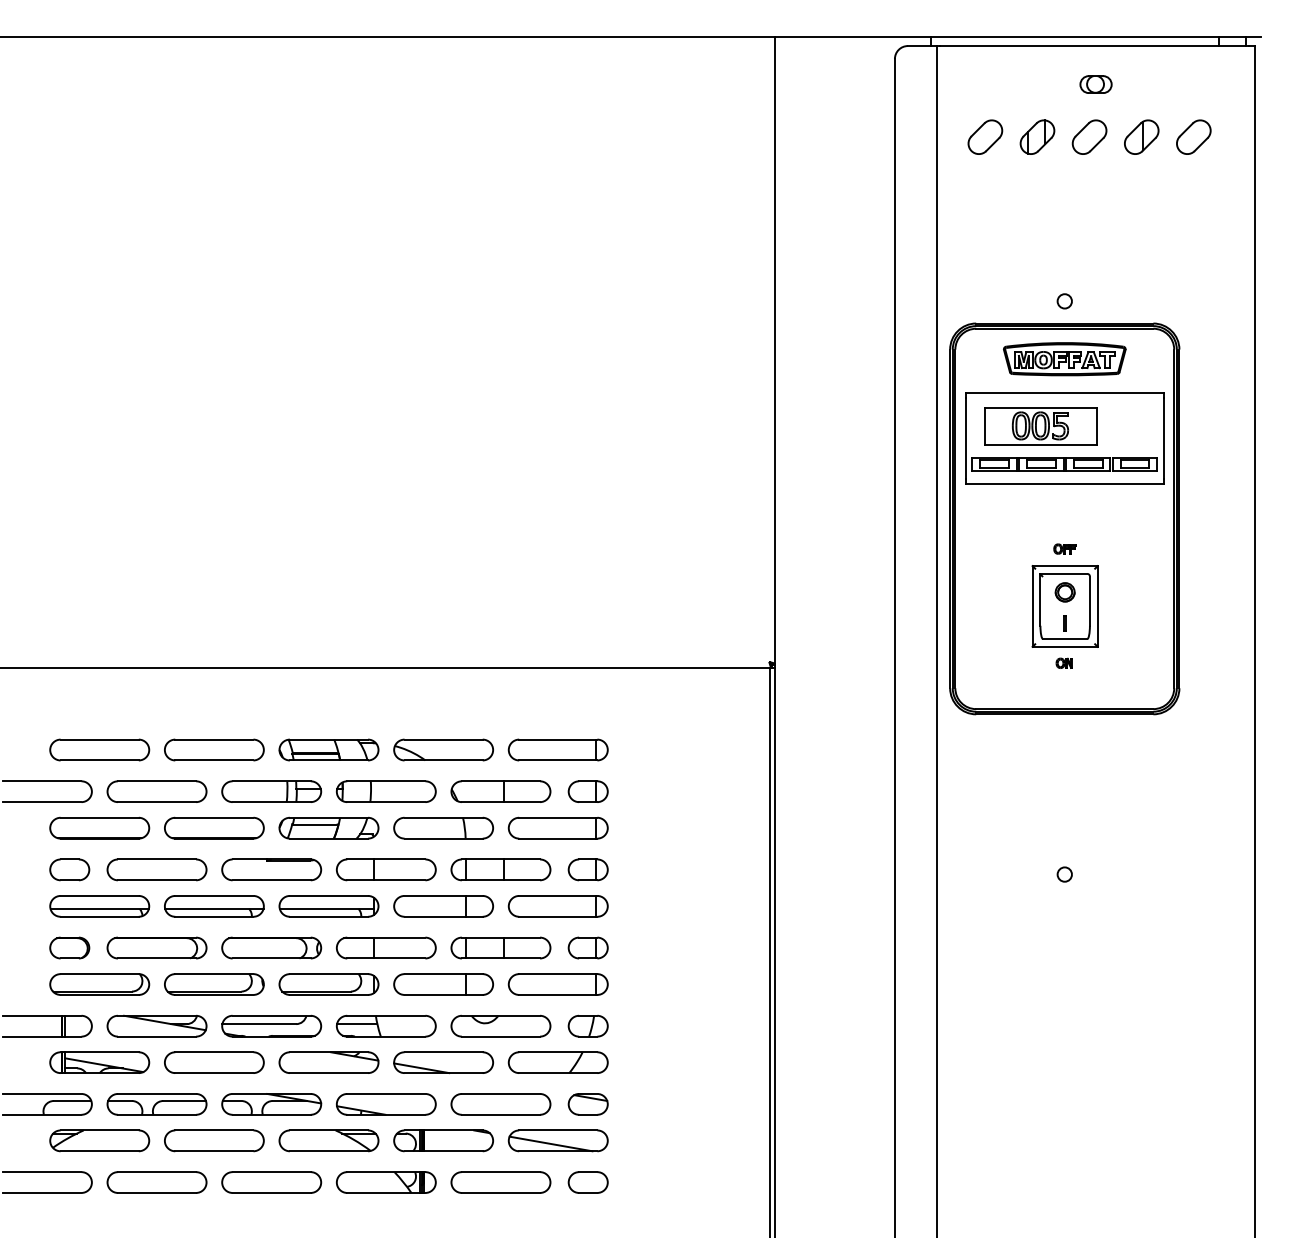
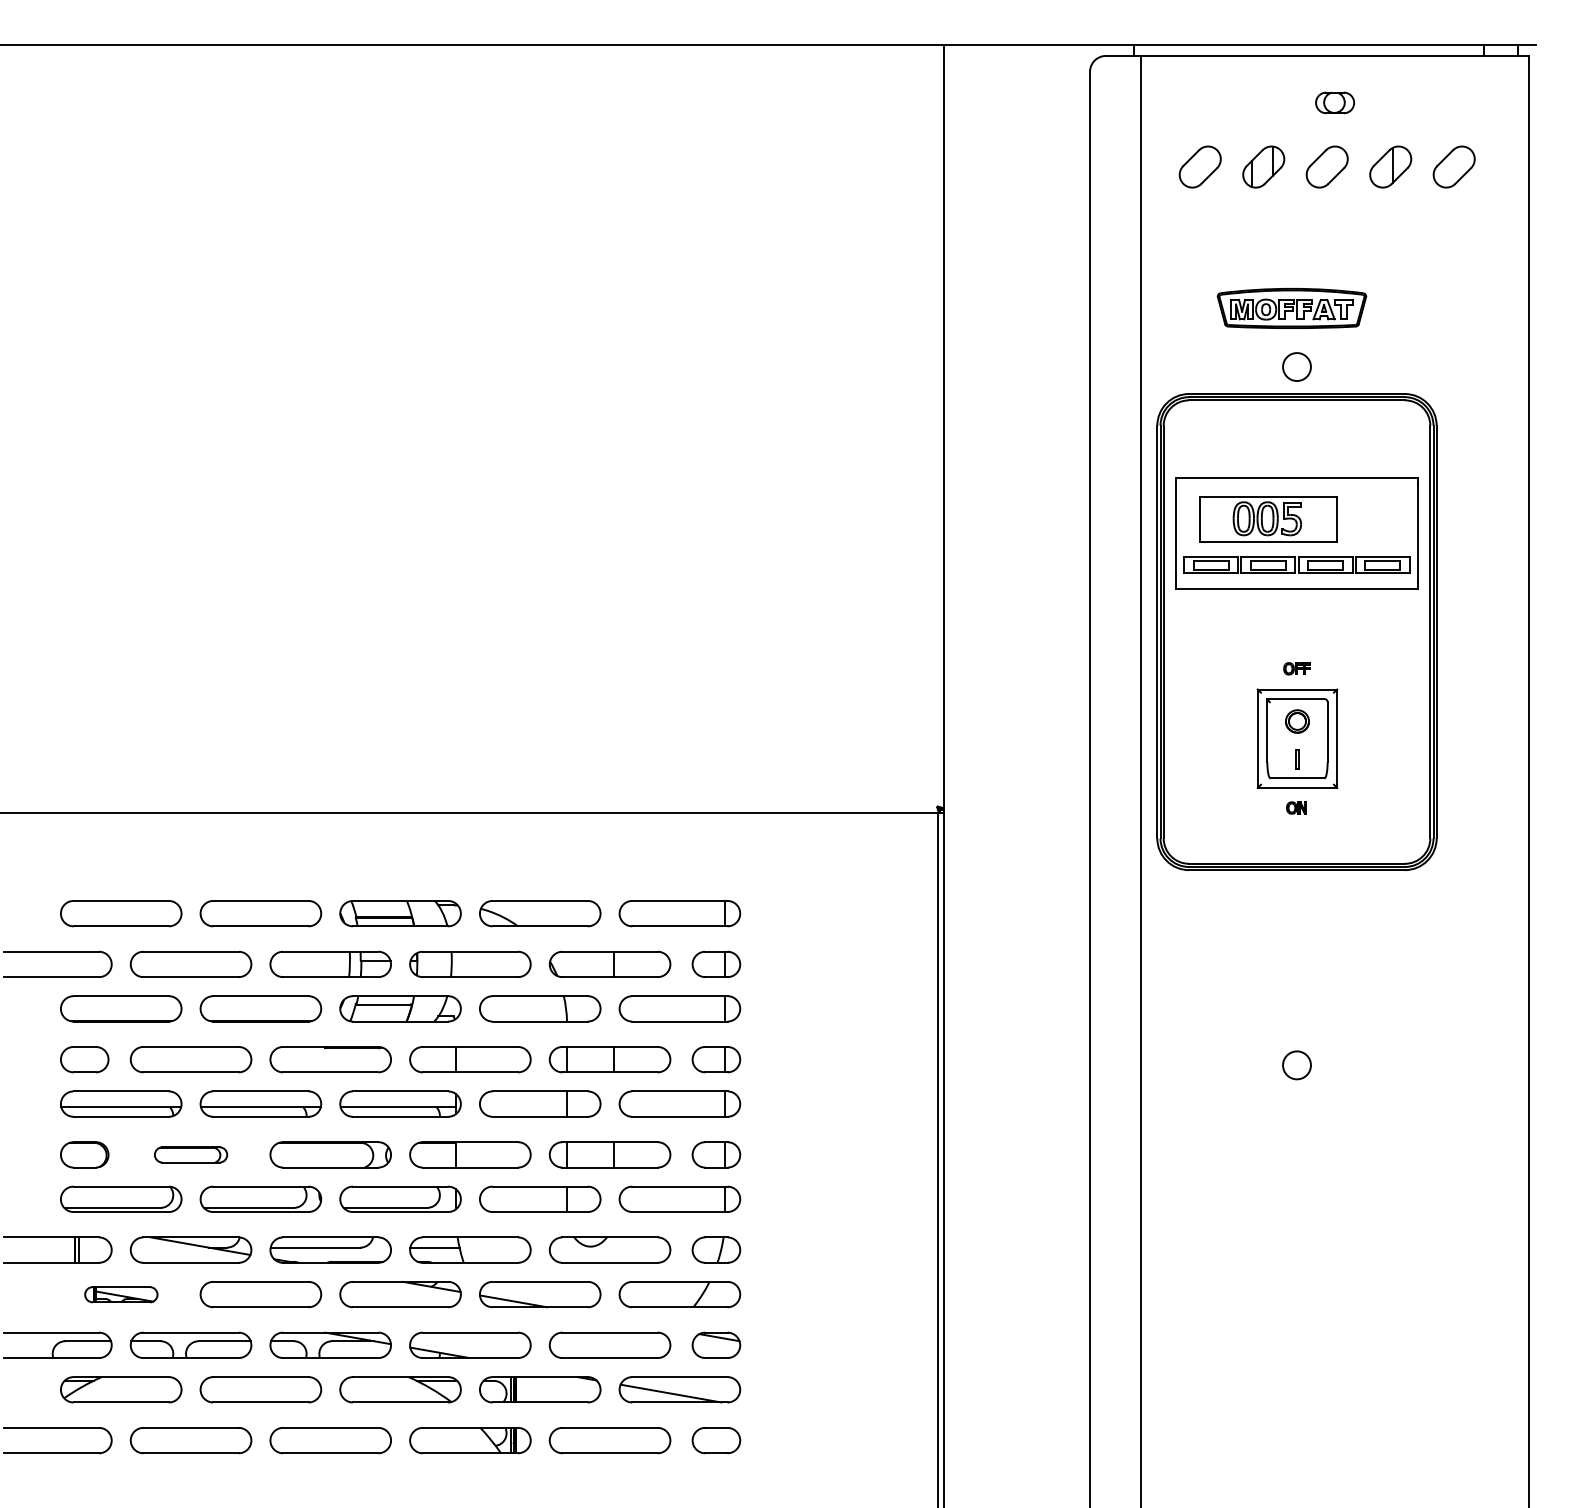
circle: (1064, 300) -> (1296, 366), size x1.6
part: (1064, 359) -> (1291, 308), moved
circle: (1064, 874) -> (1296, 1065), size x1.6
part: (156, 947) -> (190, 1154), size x0.6
part: (99, 1062) -> (121, 1294), size x0.6

